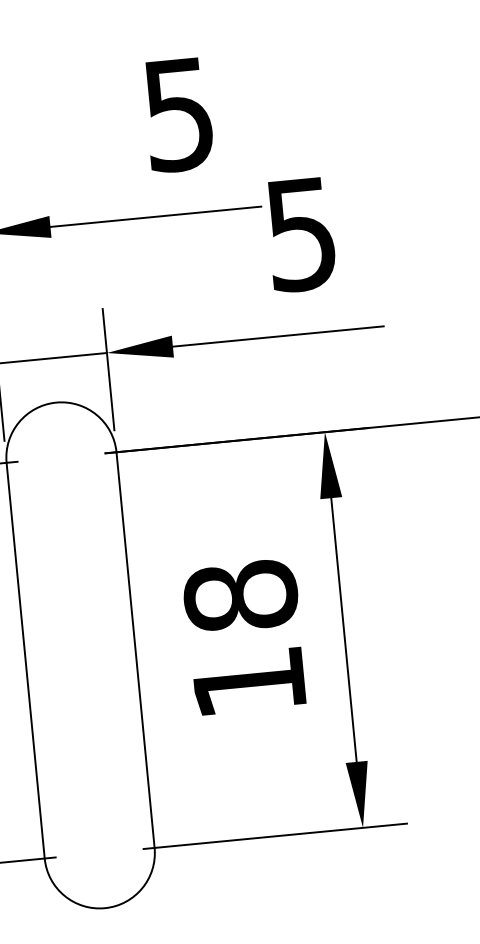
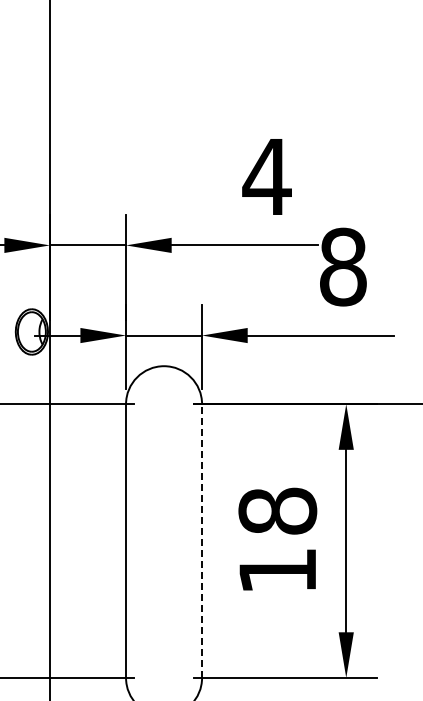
text: (178, 115) -> (266, 177), 5 -> 4
text: (301, 233) -> (343, 266), 5 -> 8
line: (136, 650) -> (202, 541), solid -> dashed

